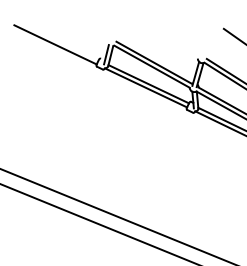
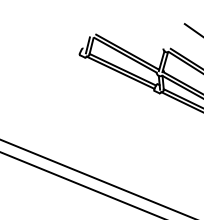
line: (55, 45) -> (45, 37), removed

